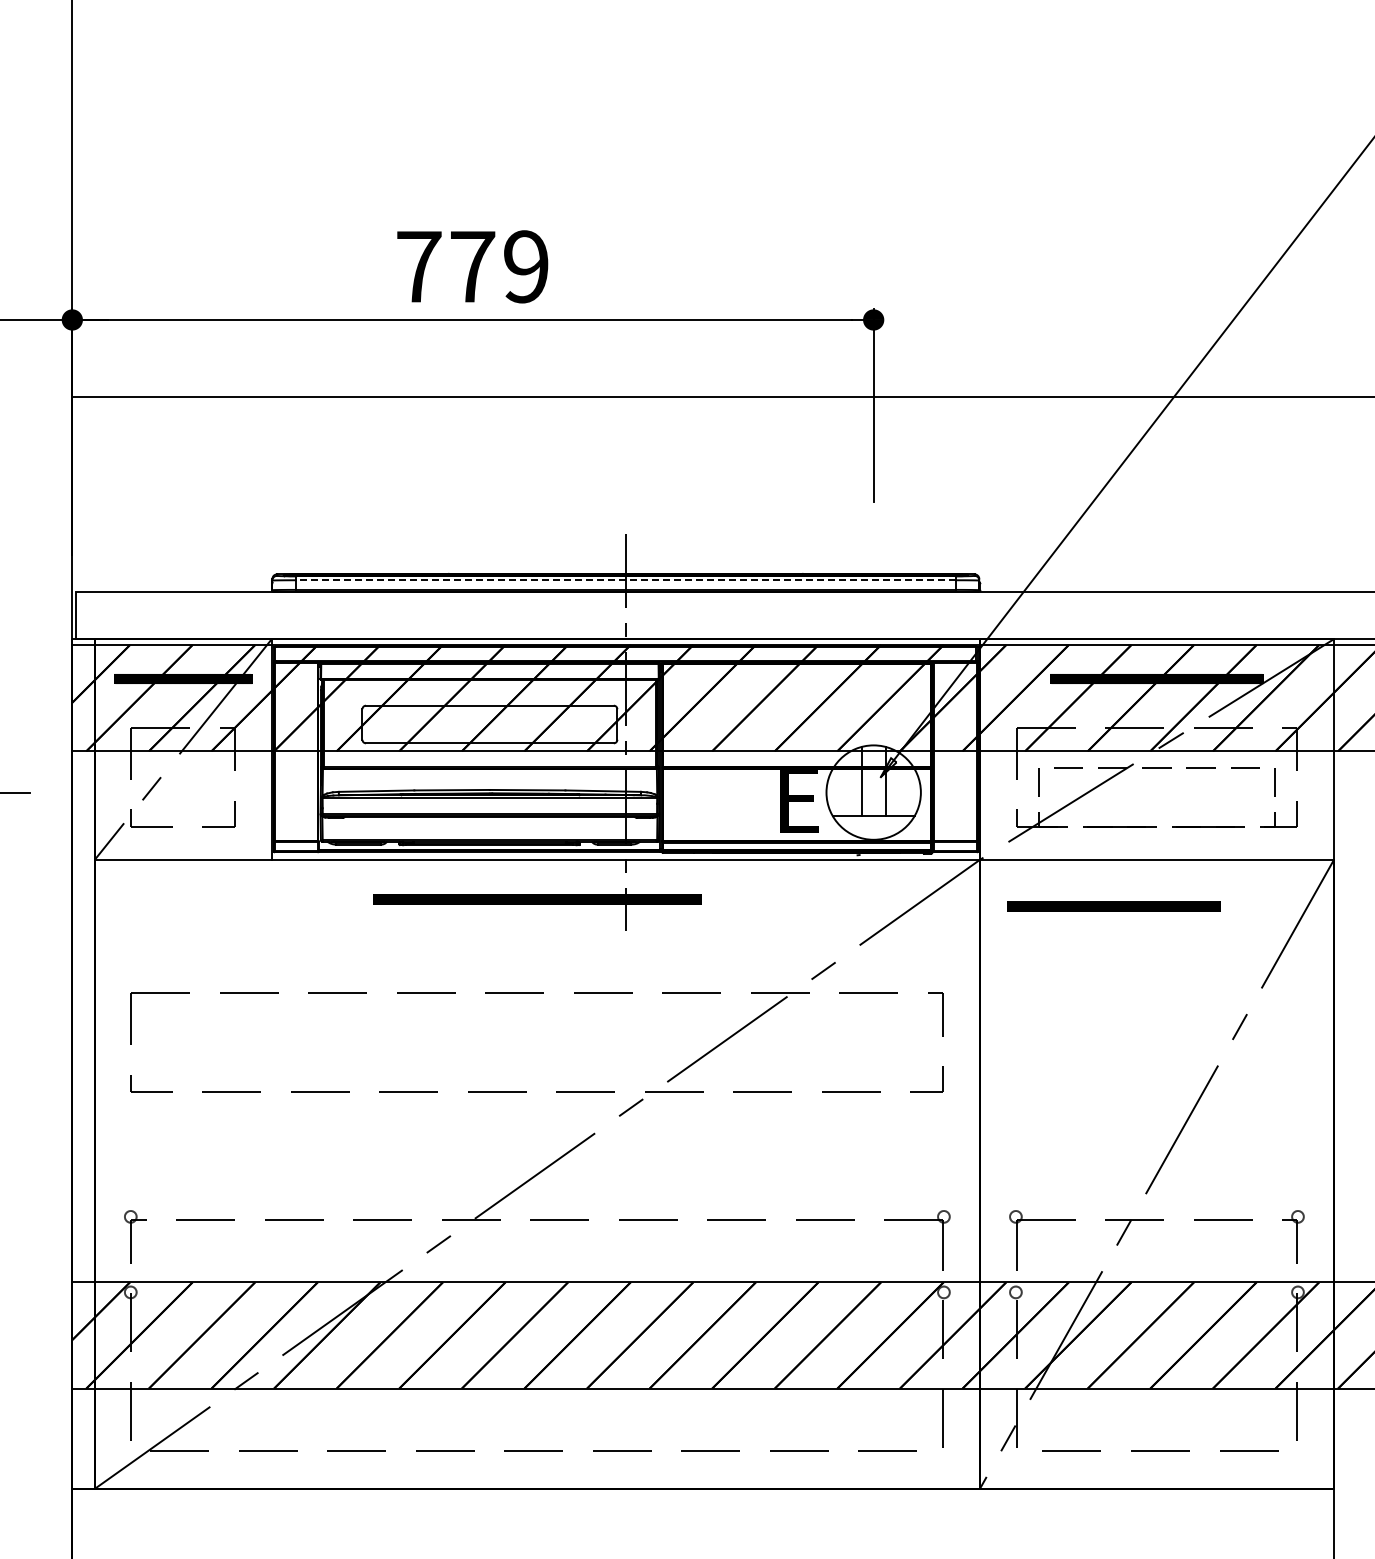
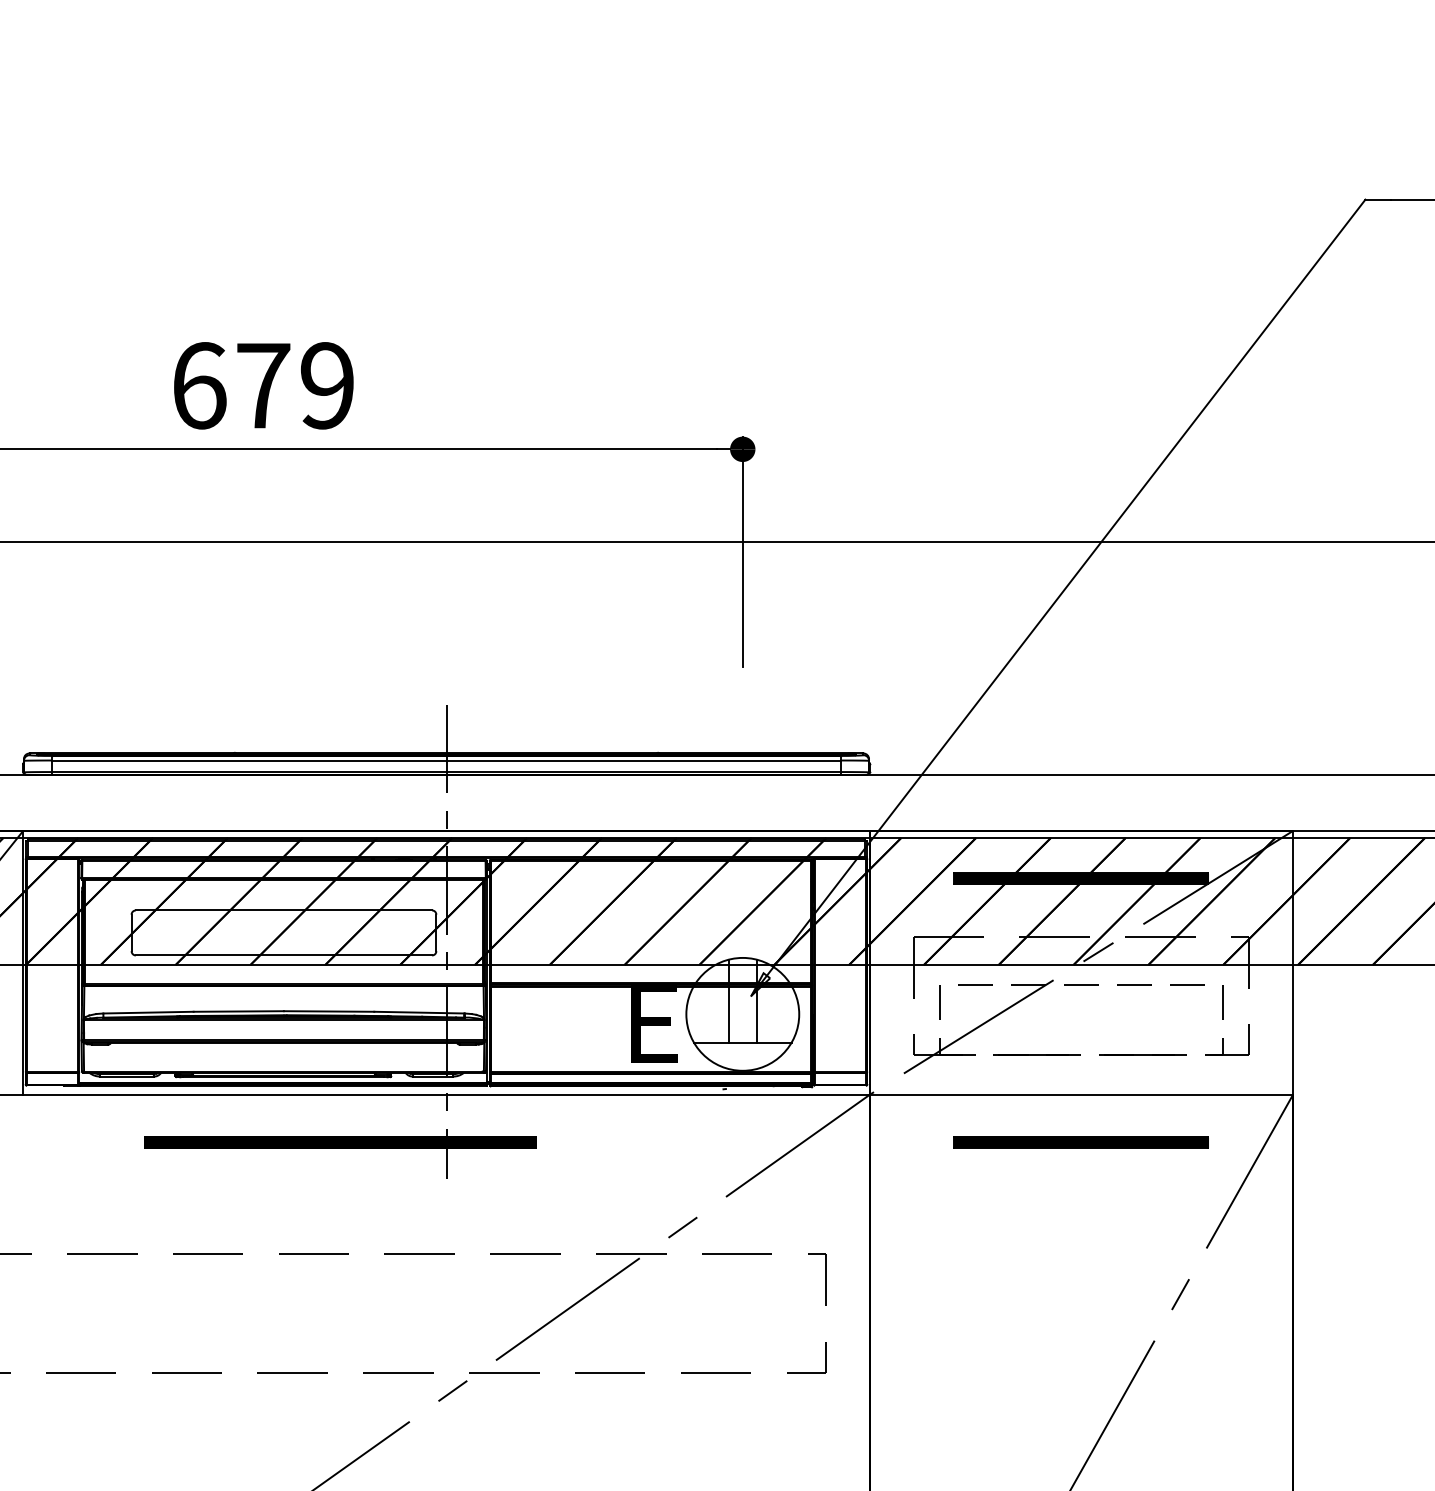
text: (419, 266) -> (199, 385), 779 -> 679
line: (625, 580) -> (446, 760), dashed -> solid
part: (1113, 906) -> (1080, 1142), moved

